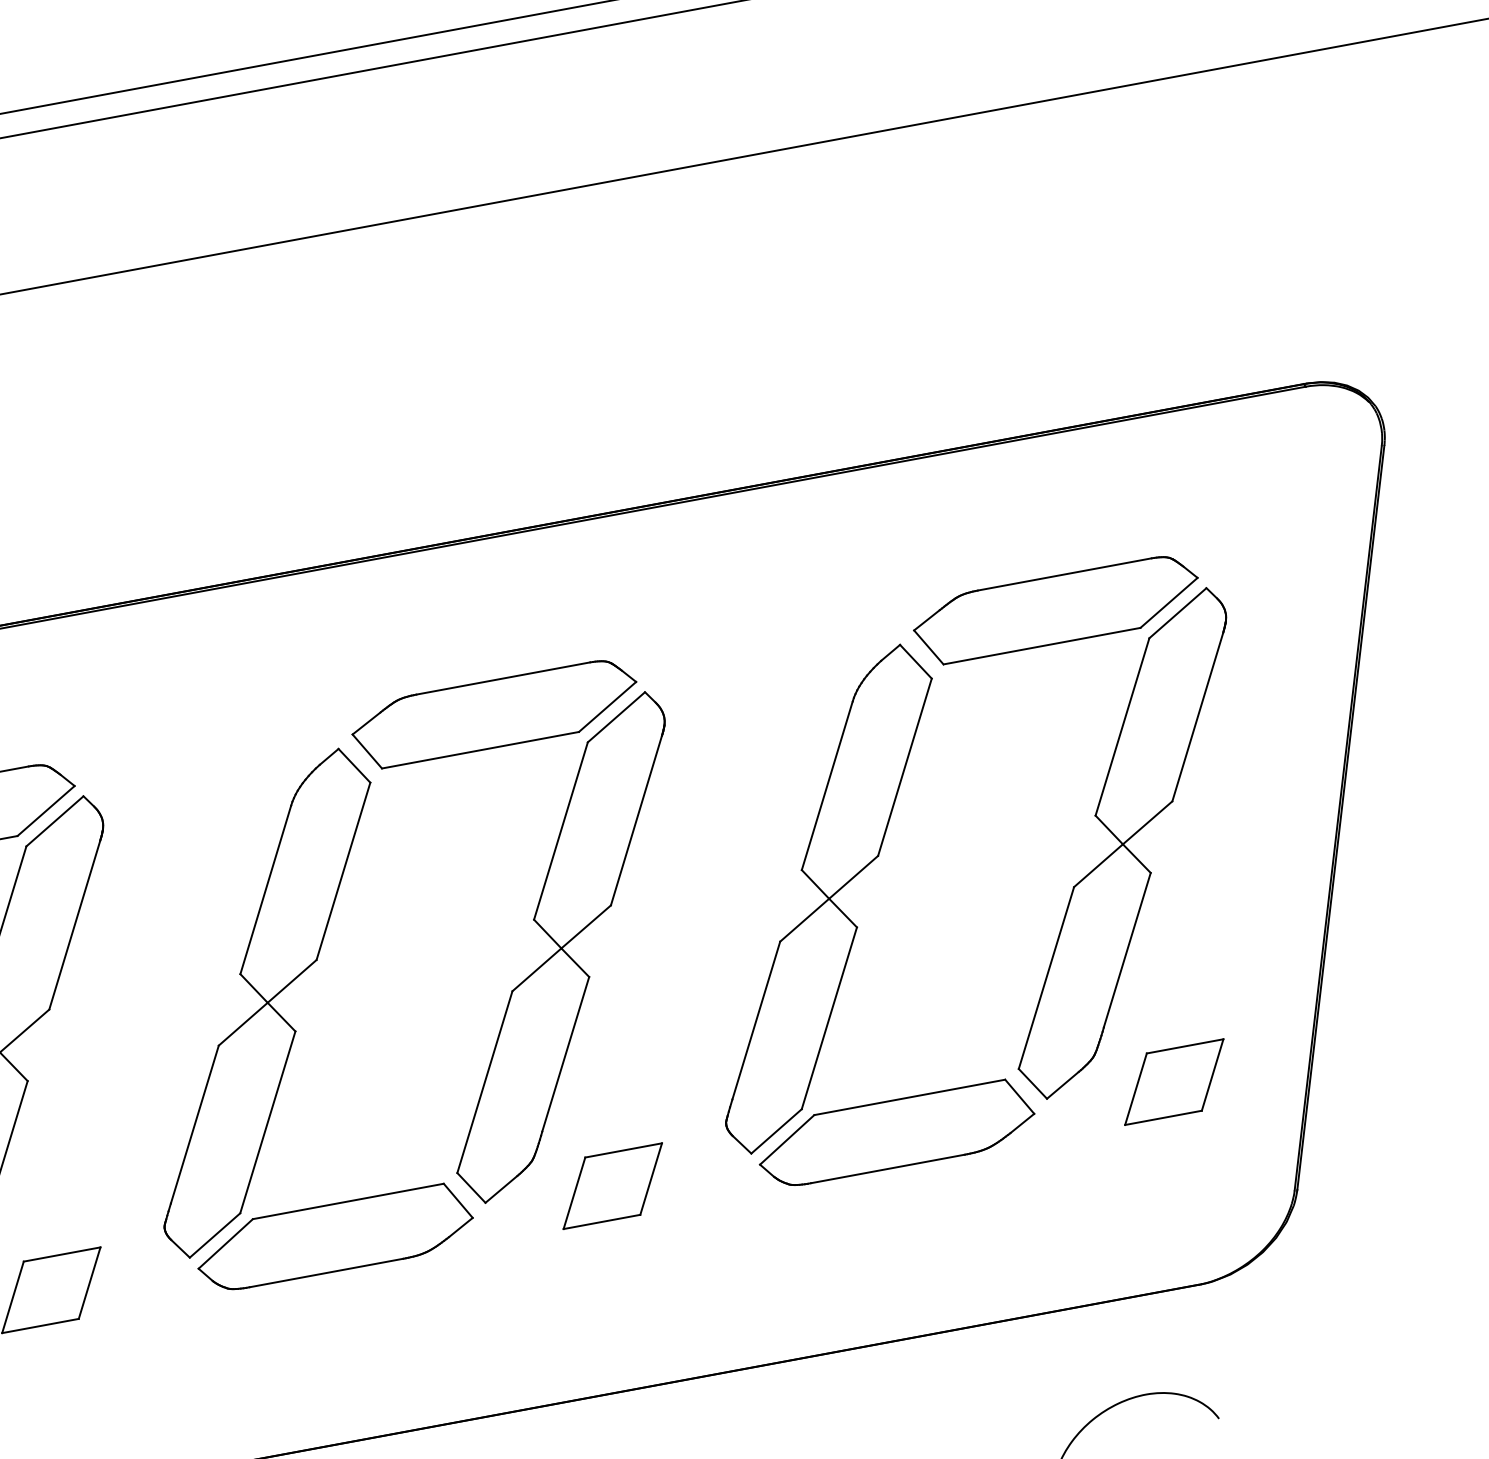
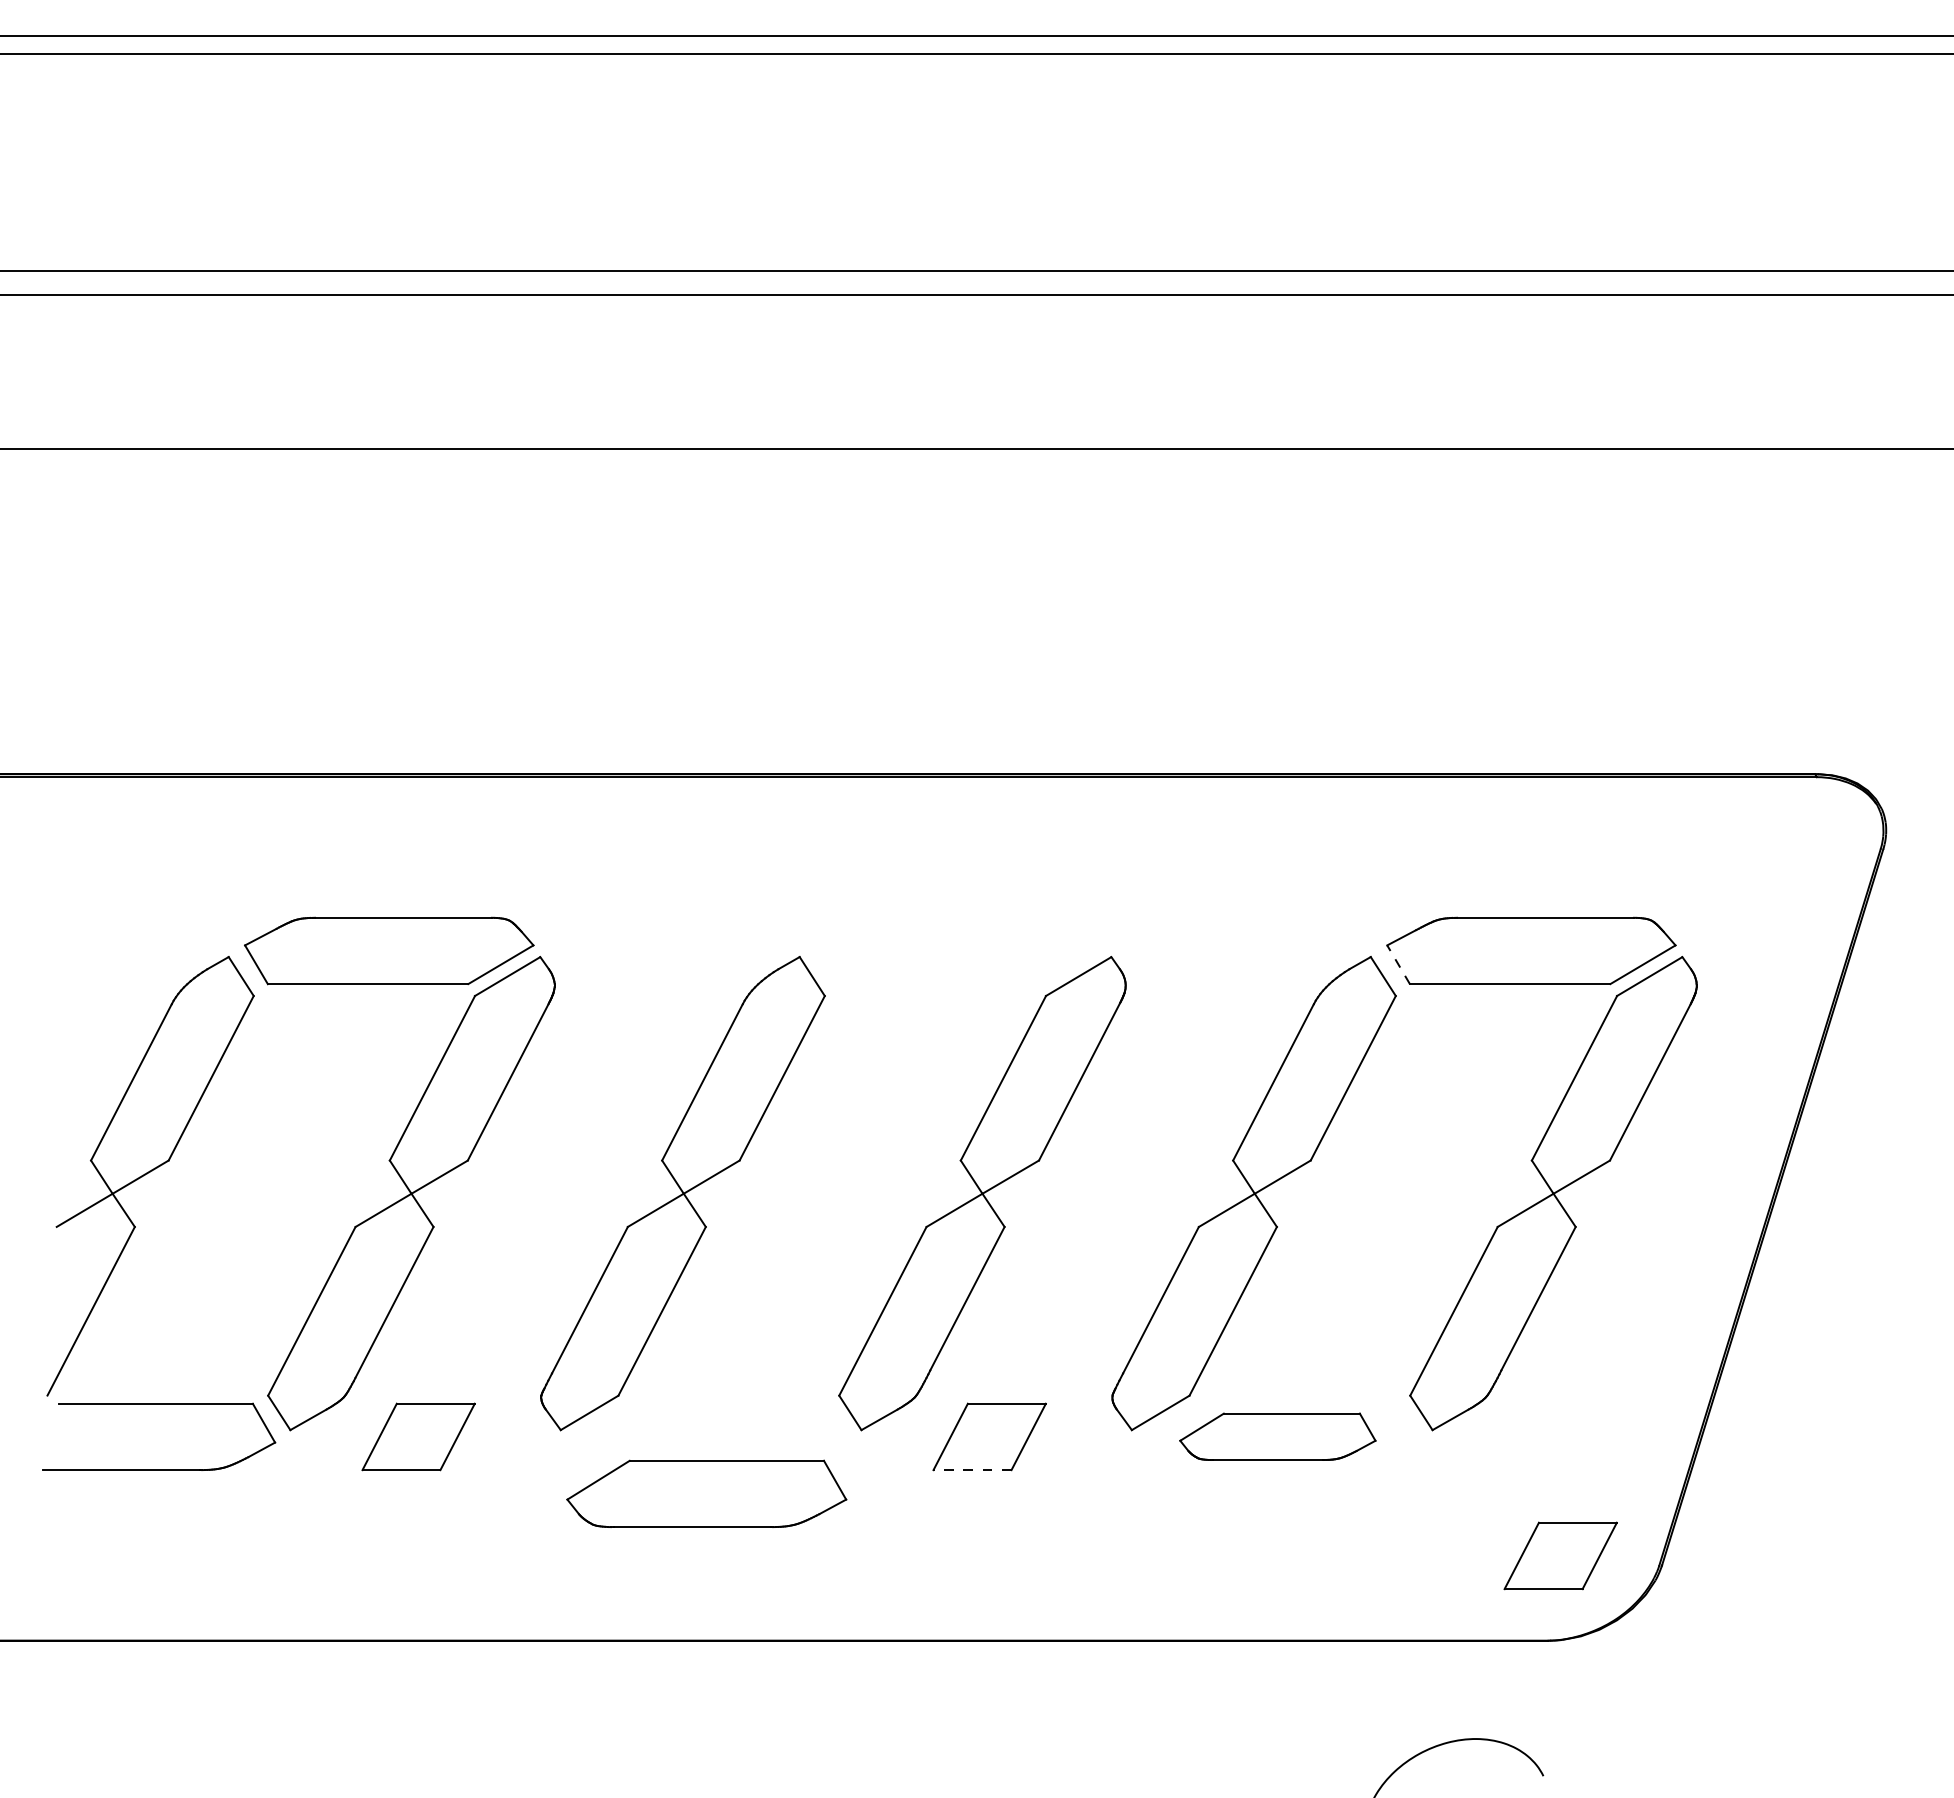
line: (928, 647) -> (1398, 964), solid -> dashed
part: (495, 713) -> (960, 950), removed
part: (1173, 1081) -> (1560, 1555), moved
part: (895, 1133) -> (1277, 1436), size x0.7
line: (602, 1222) -> (972, 1470), solid -> dashed
part: (334, 1237) -> (706, 1493), moved

